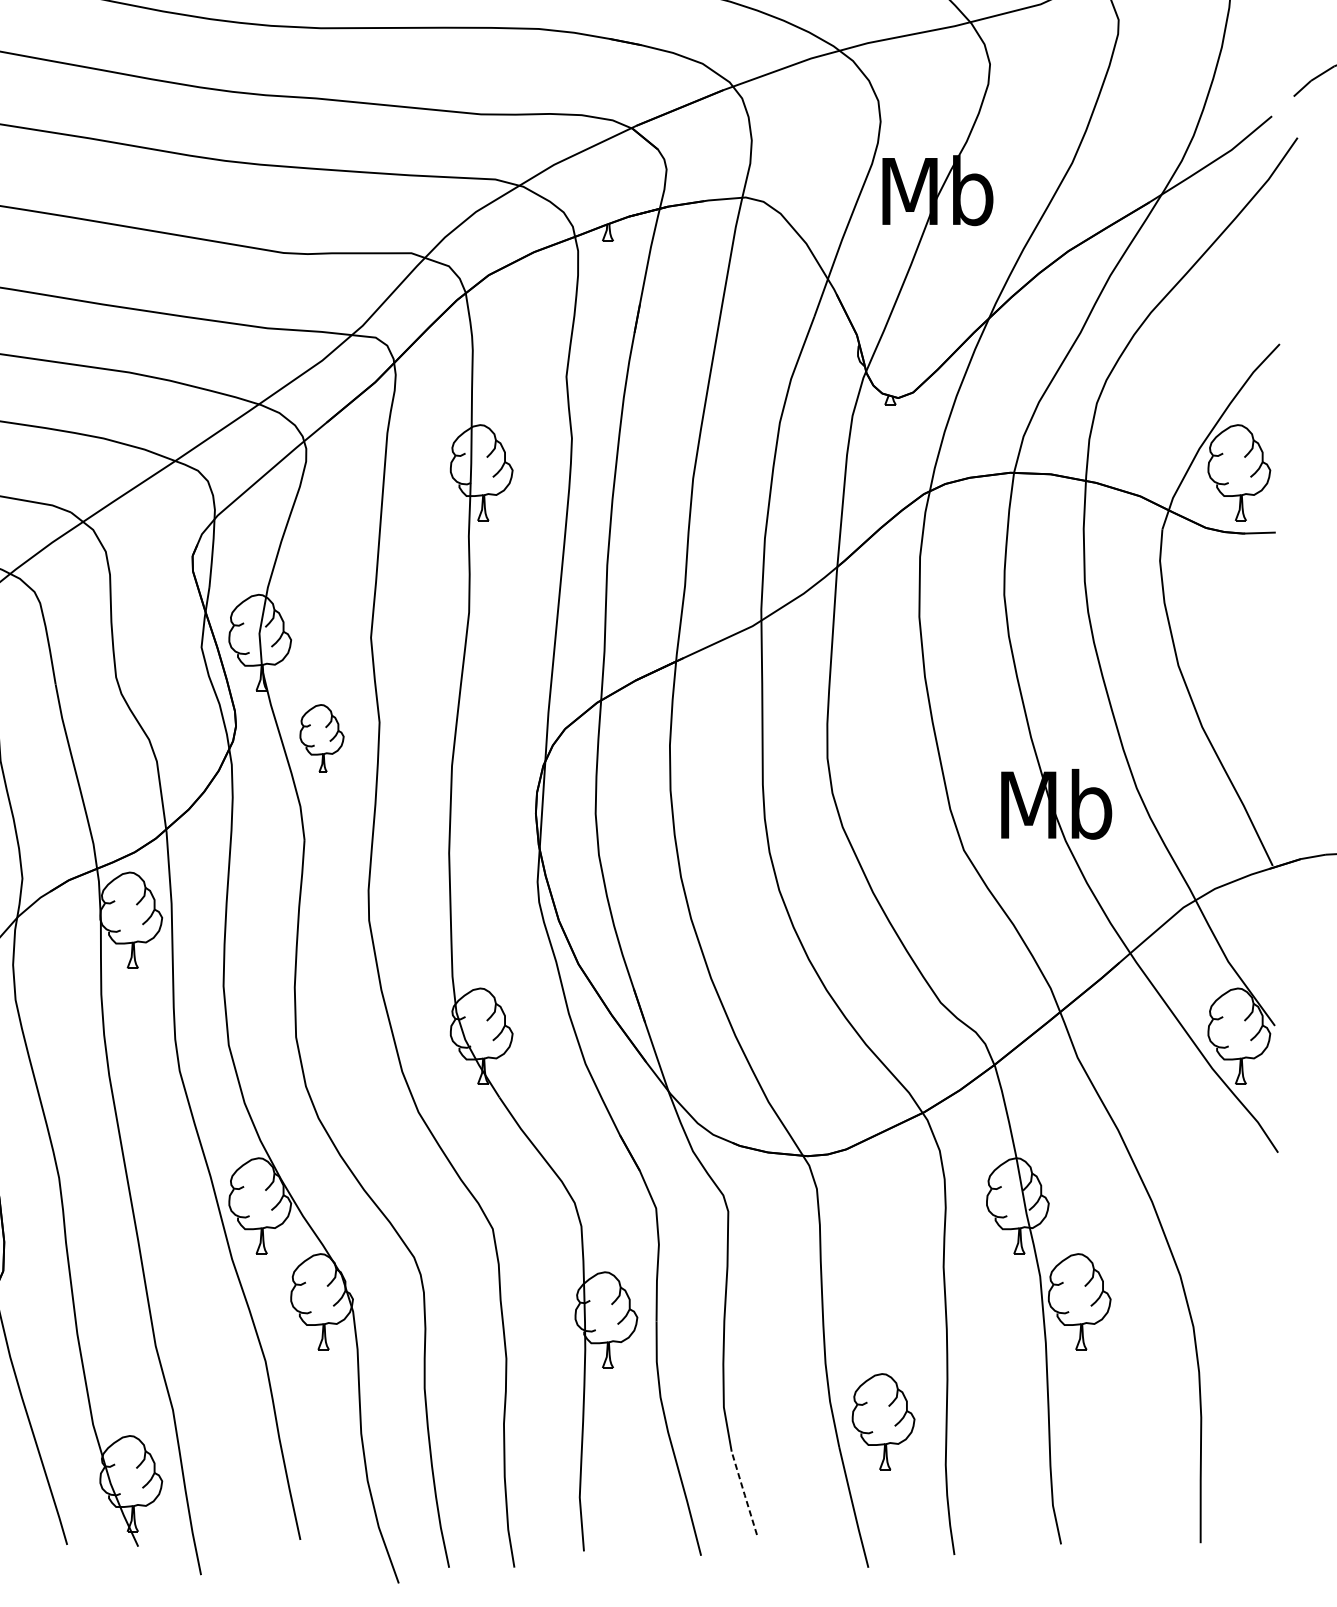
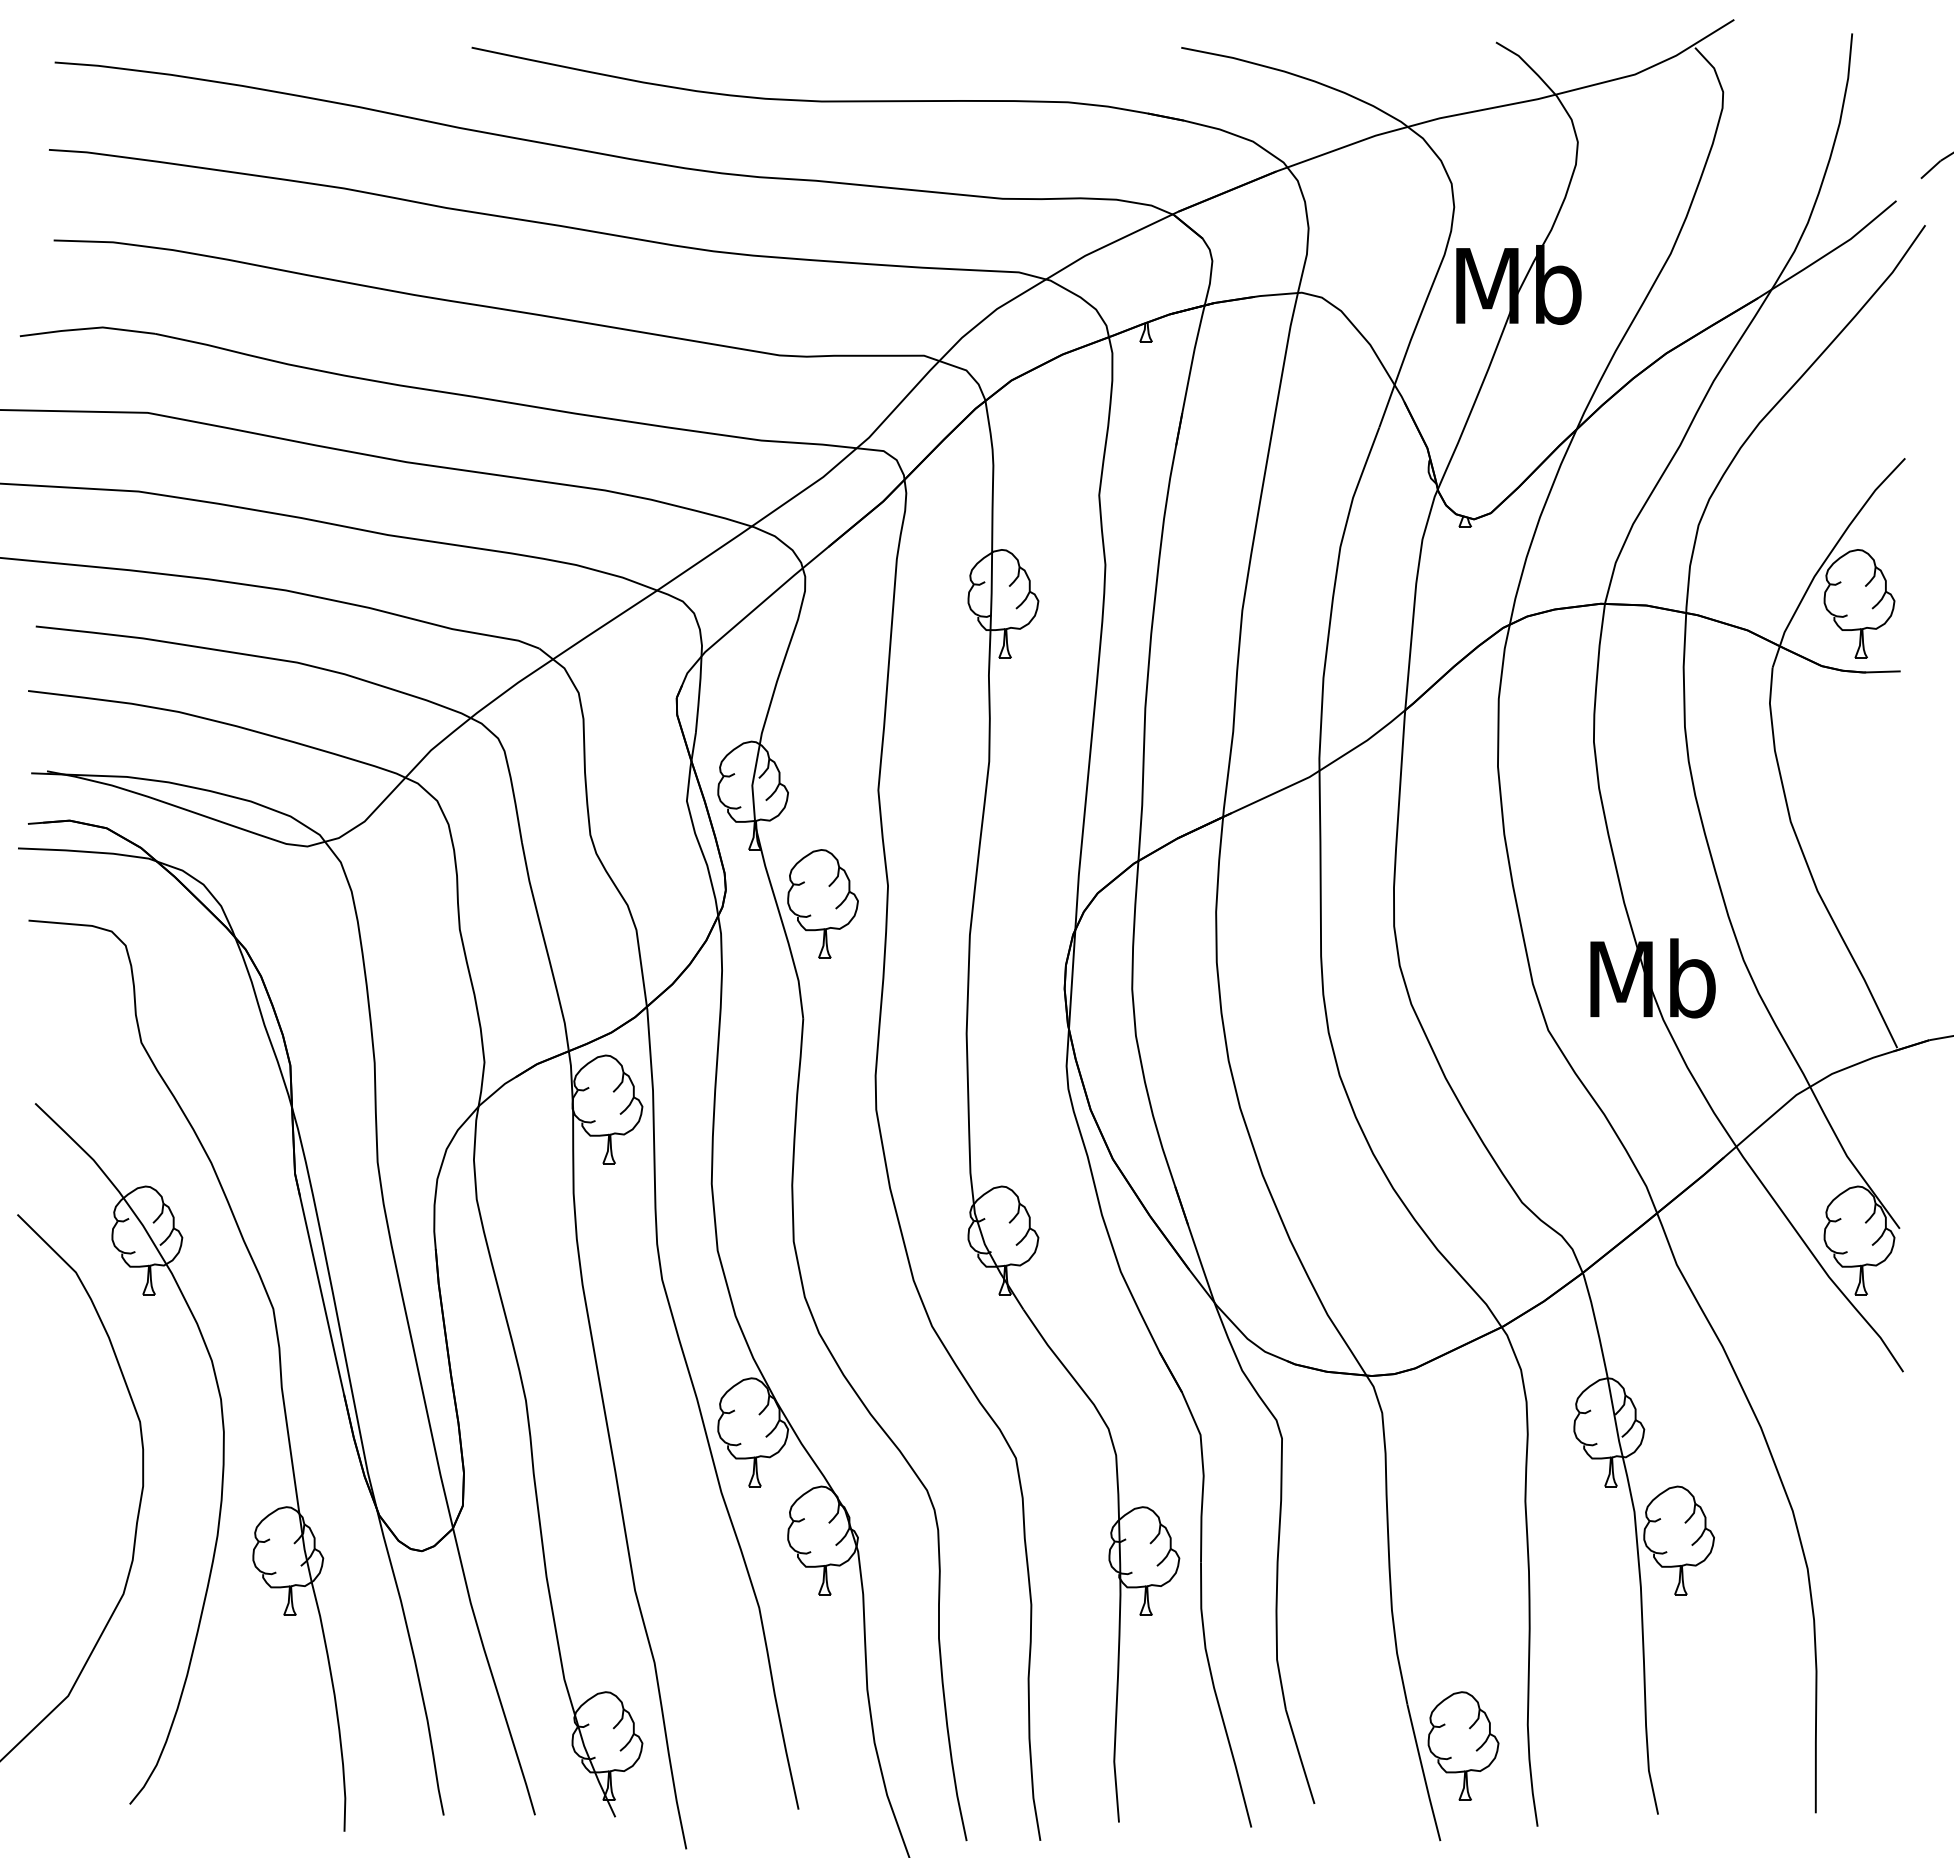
part: (321, 738) -> (822, 903), size x1.43
part: (883, 1421) -> (1463, 1745), moved
line: (744, 1493) -> (1300, 1757), dashed -> solid

